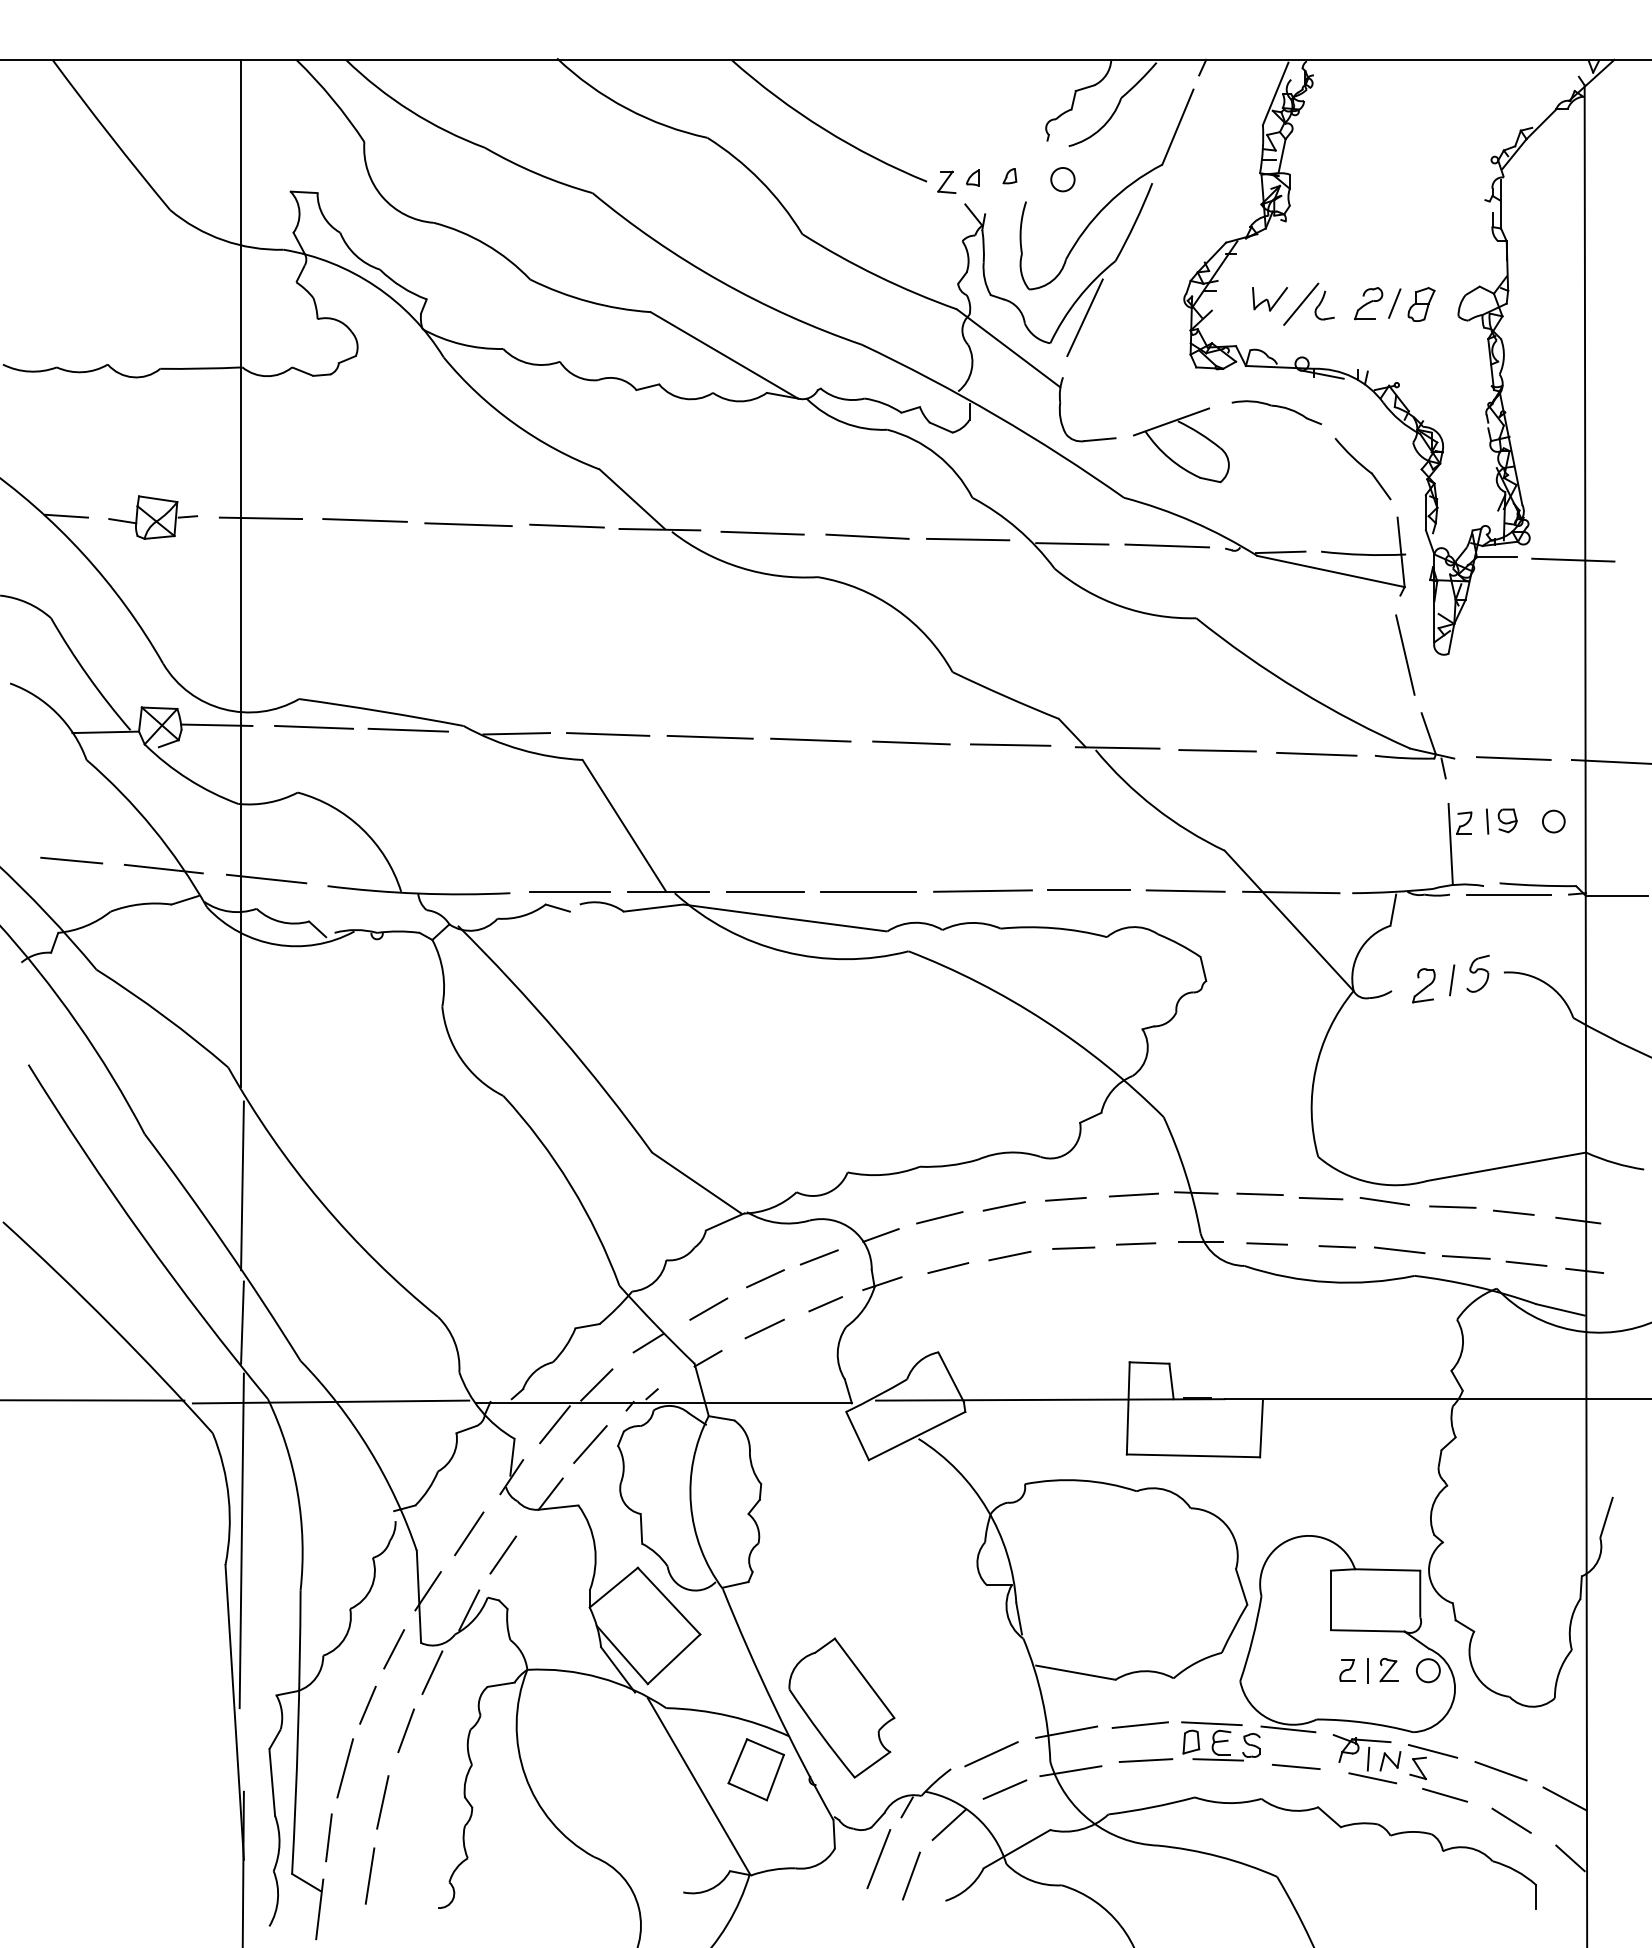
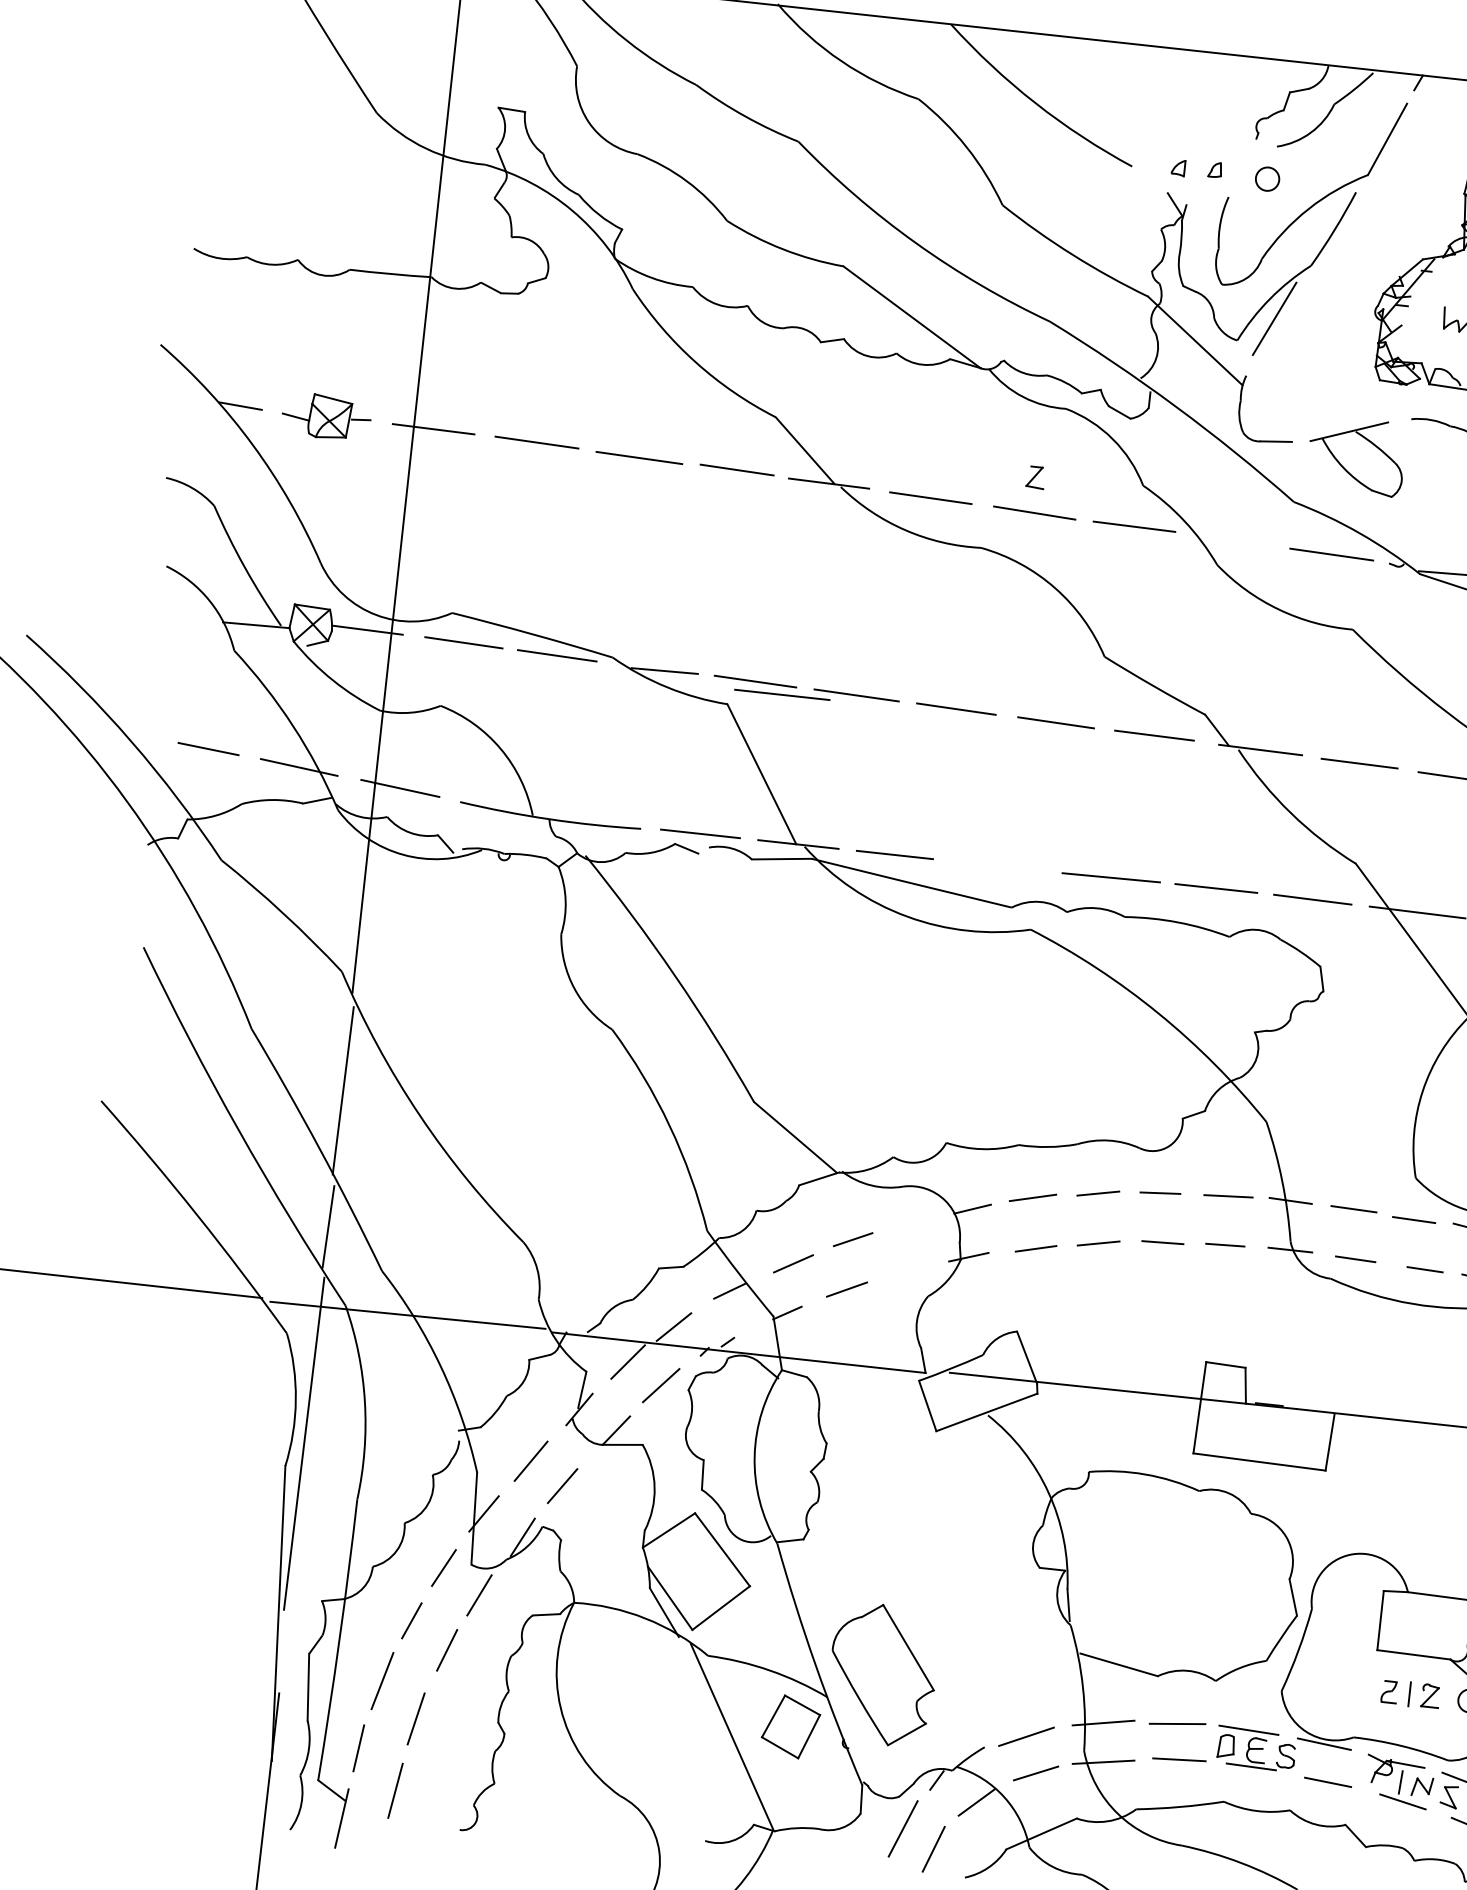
part: (946, 181) -> (1035, 476), moved
line: (1072, 543) -> (1237, 541), removed
line: (868, 891) -> (782, 694), moved
line: (818, 1257) -> (908, 1224), removed
line: (825, 1304) -> (910, 1271), removed

